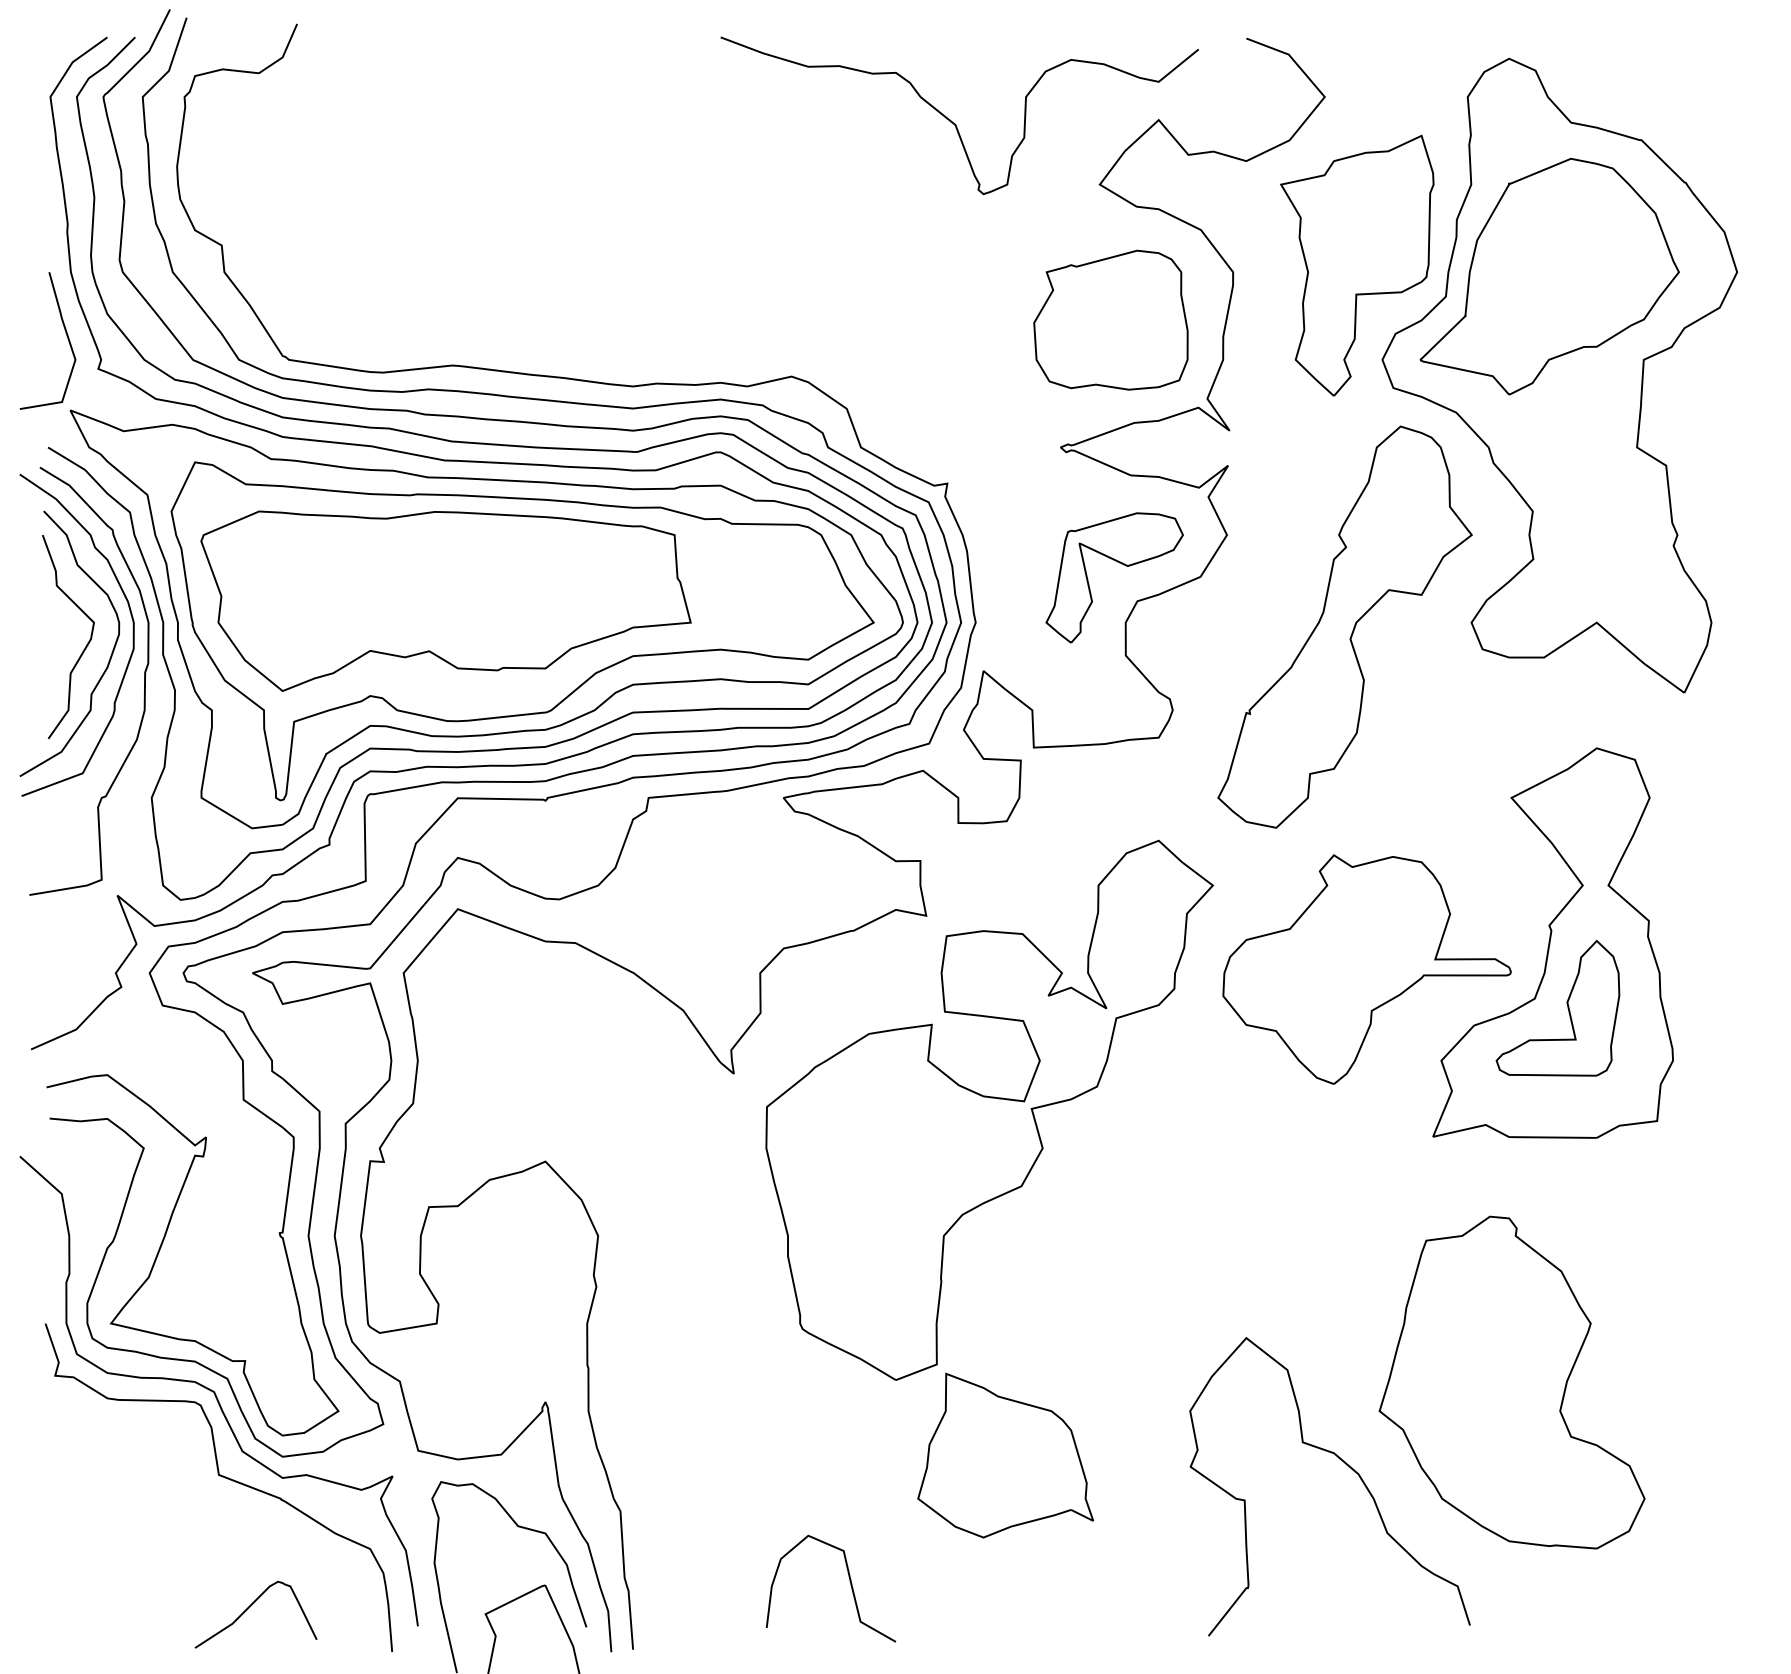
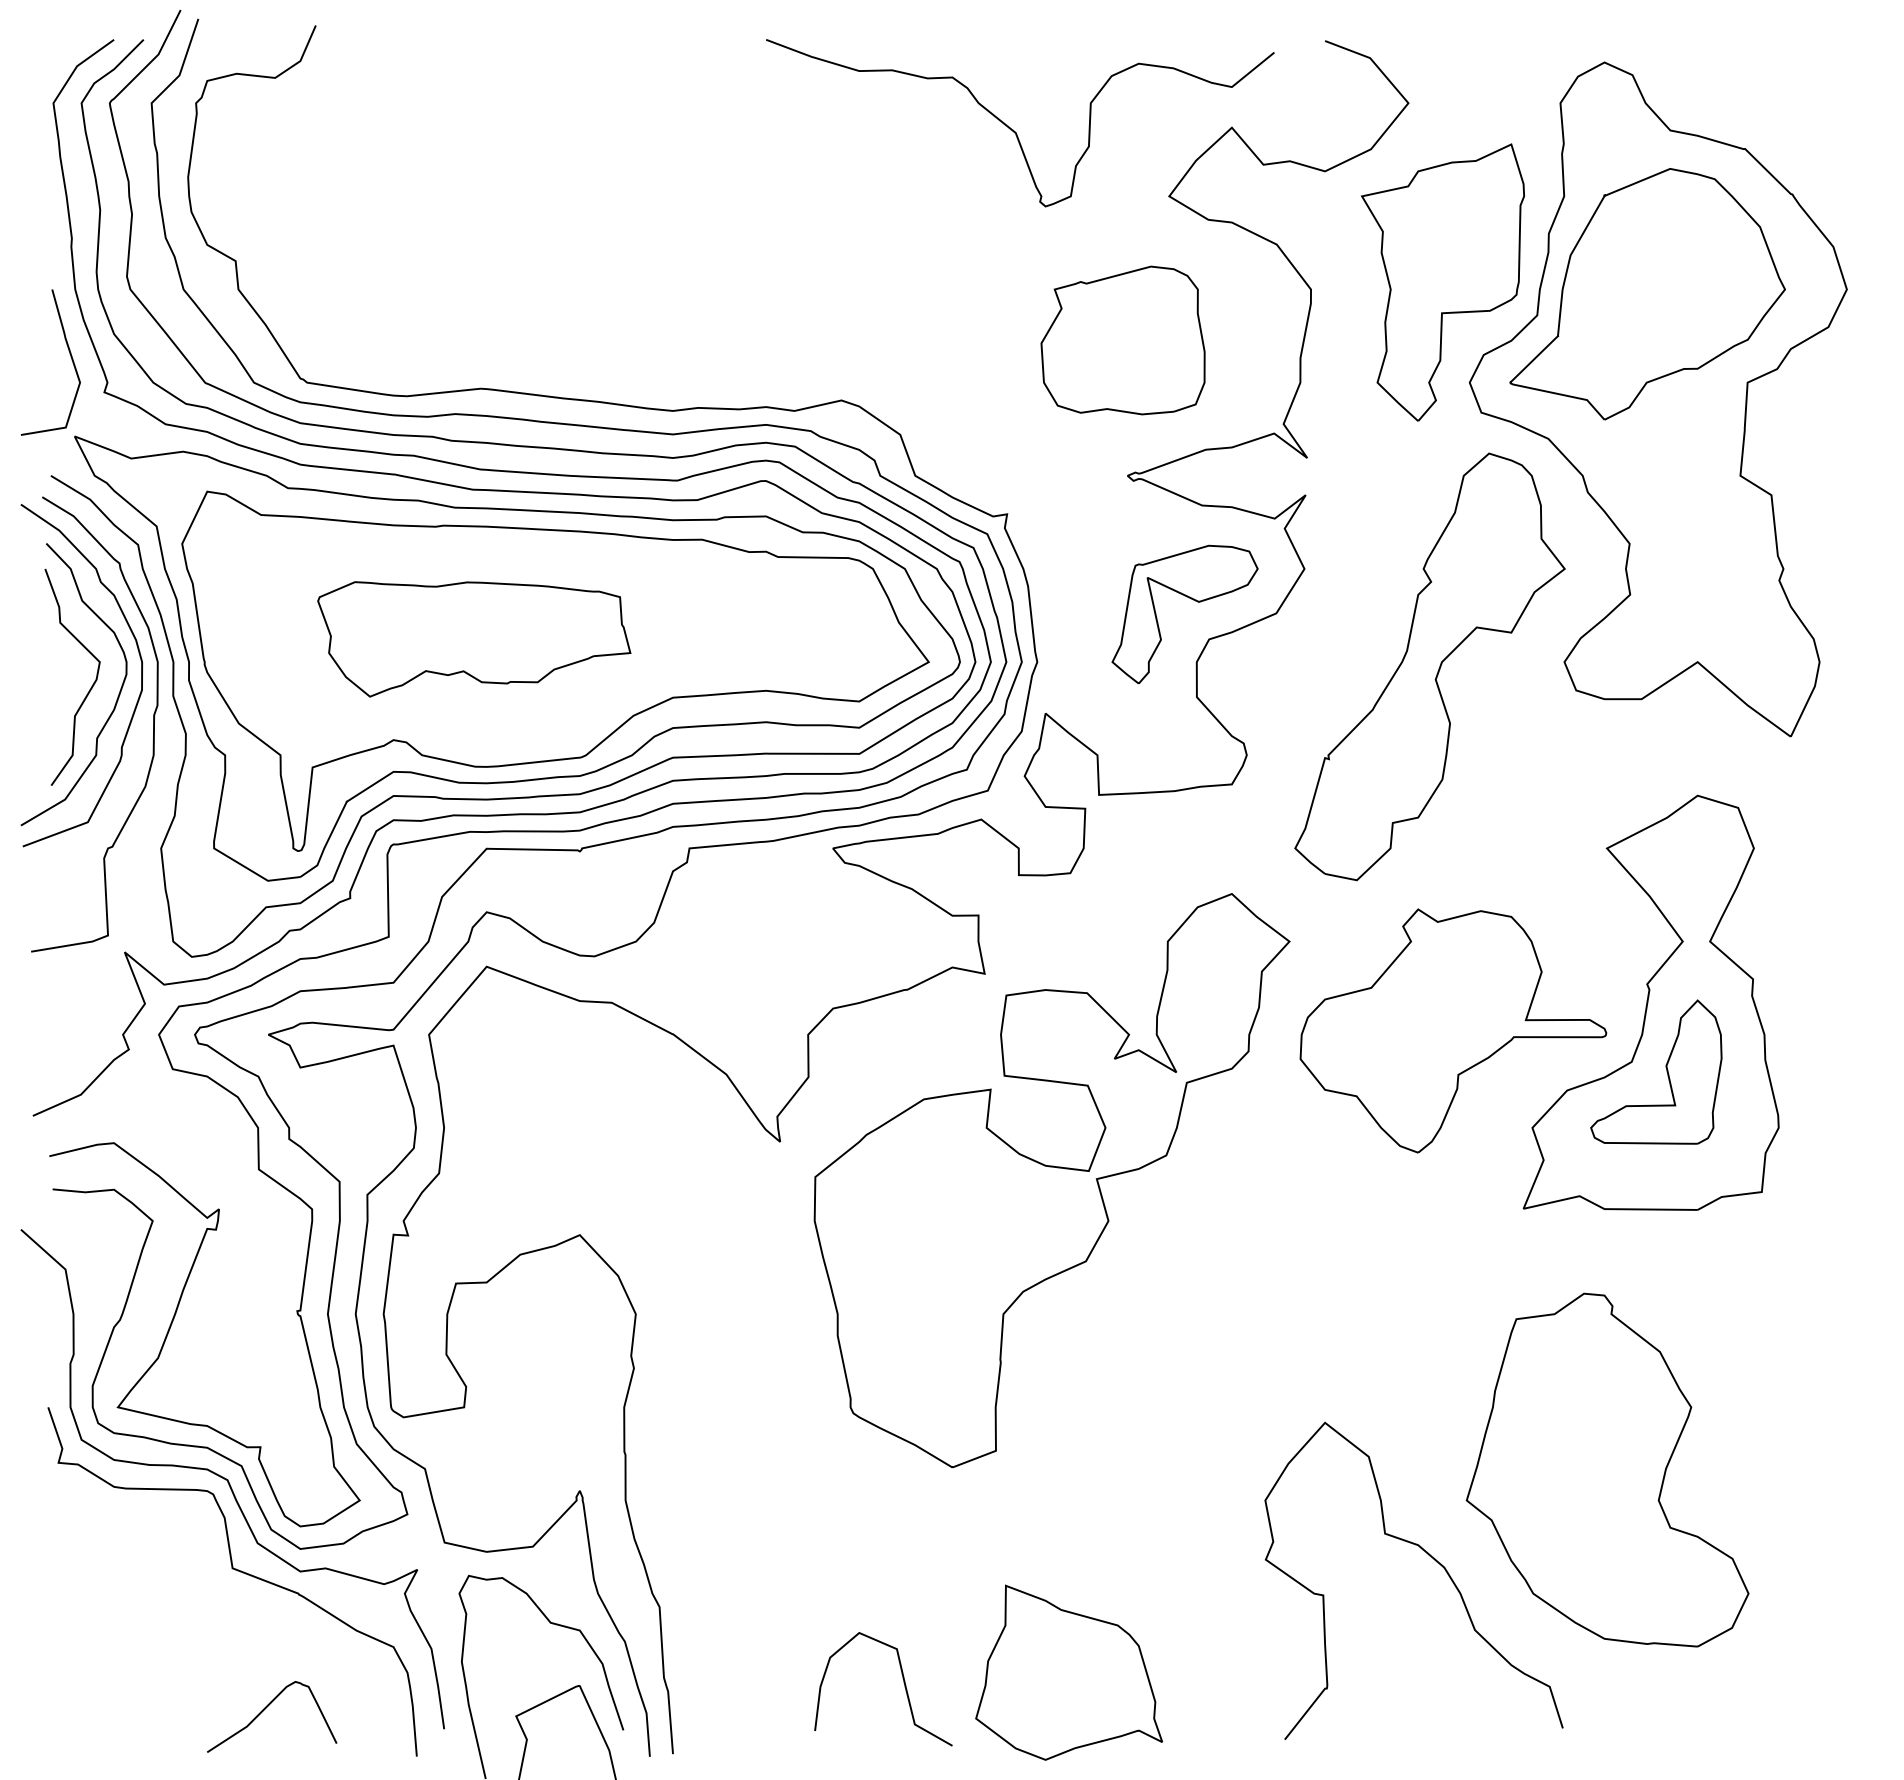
part: (1110, 320) -> (1122, 340), moved
part: (446, 601) -> (474, 639), size x0.6
part: (1006, 1455) -> (1069, 1672), moved

